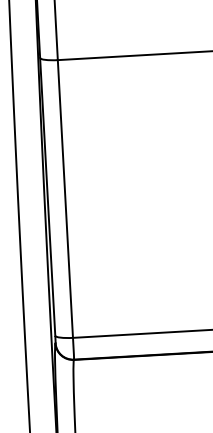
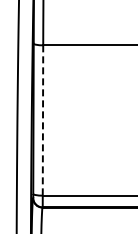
line: (64, 200) -> (42, 121), solid -> dashed

